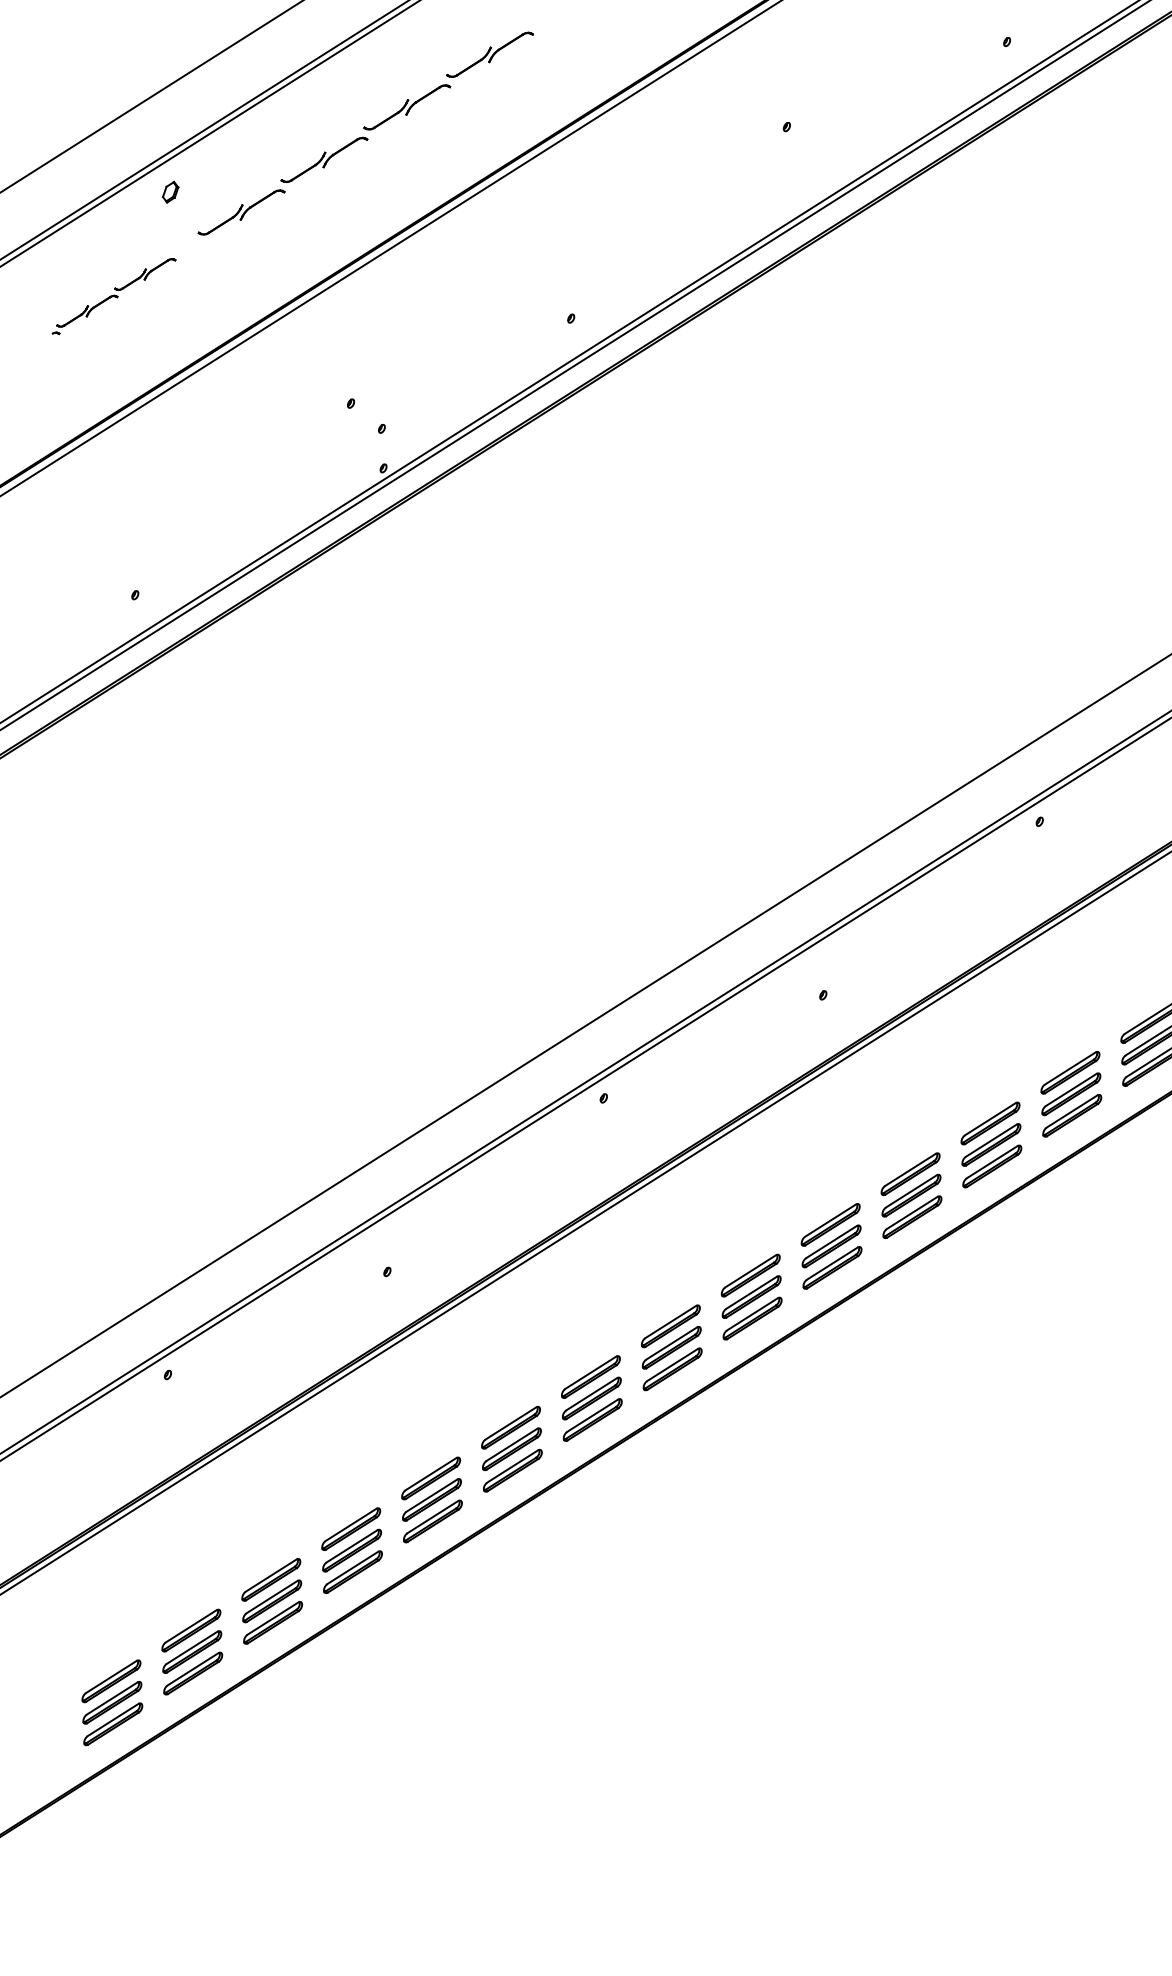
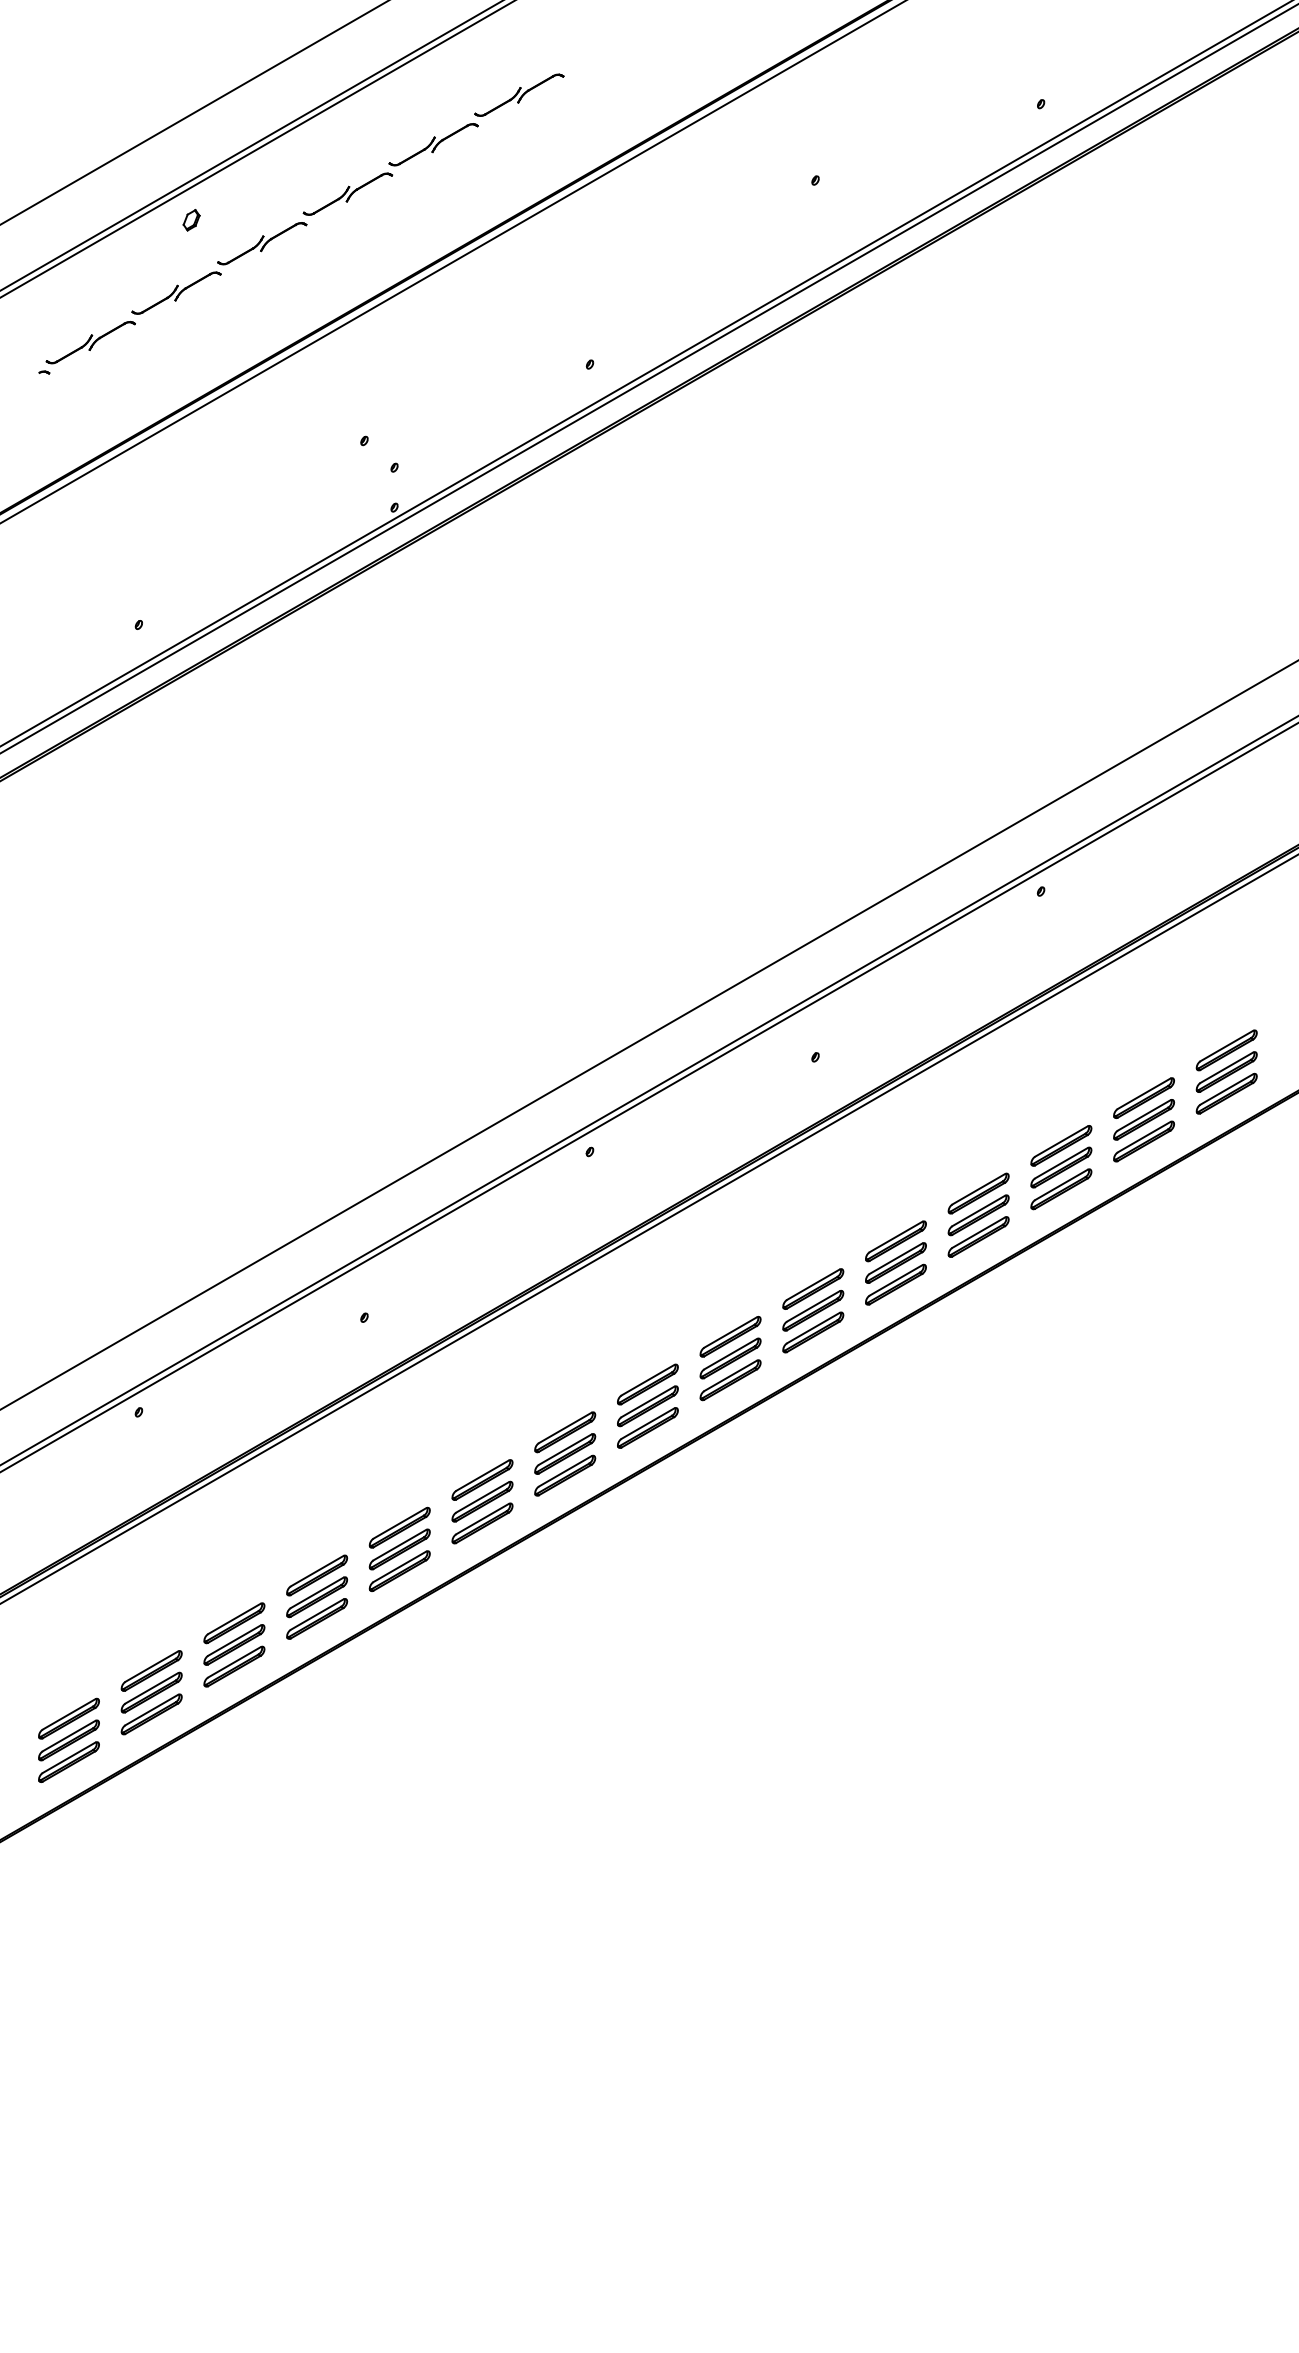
part: (113, 296) -> (129, 322), size x1.43

